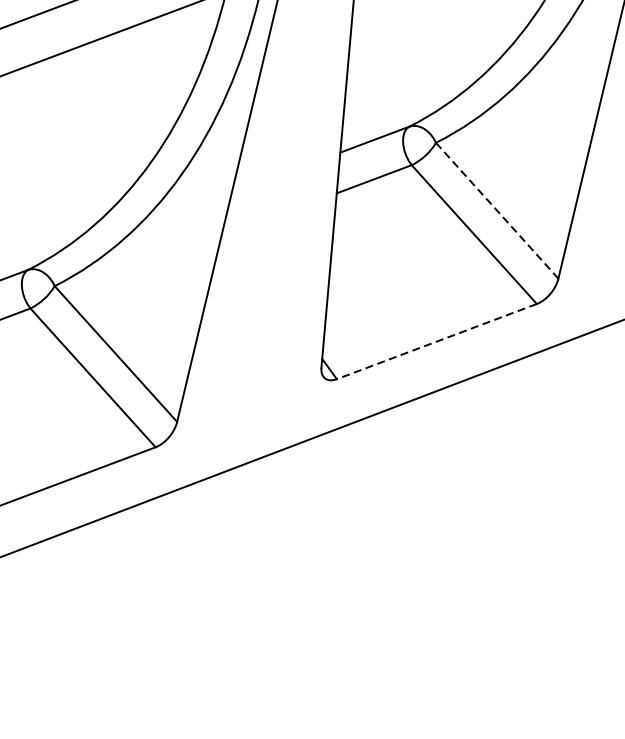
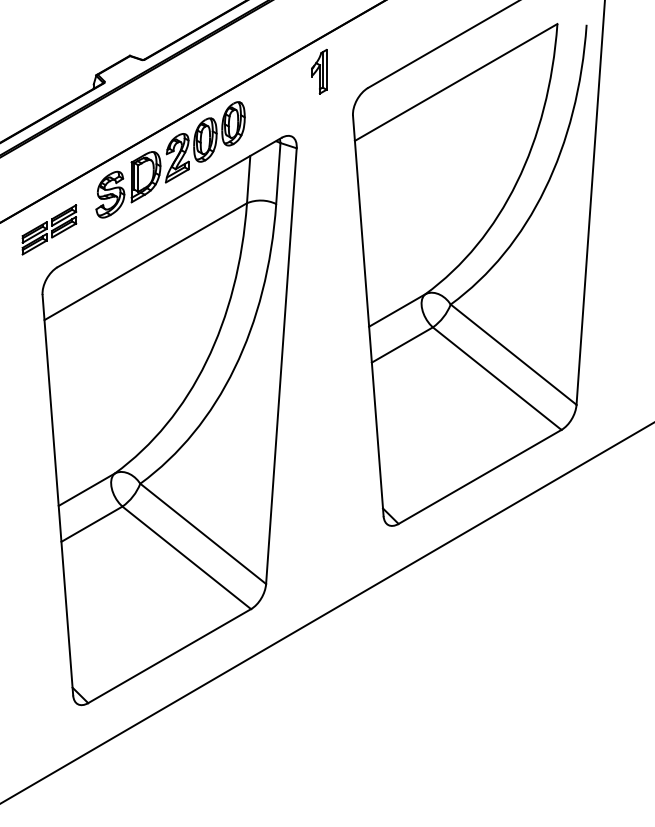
line: (498, 210) -> (514, 354), dashed -> solid
line: (436, 342) -> (479, 477), dashed -> solid

